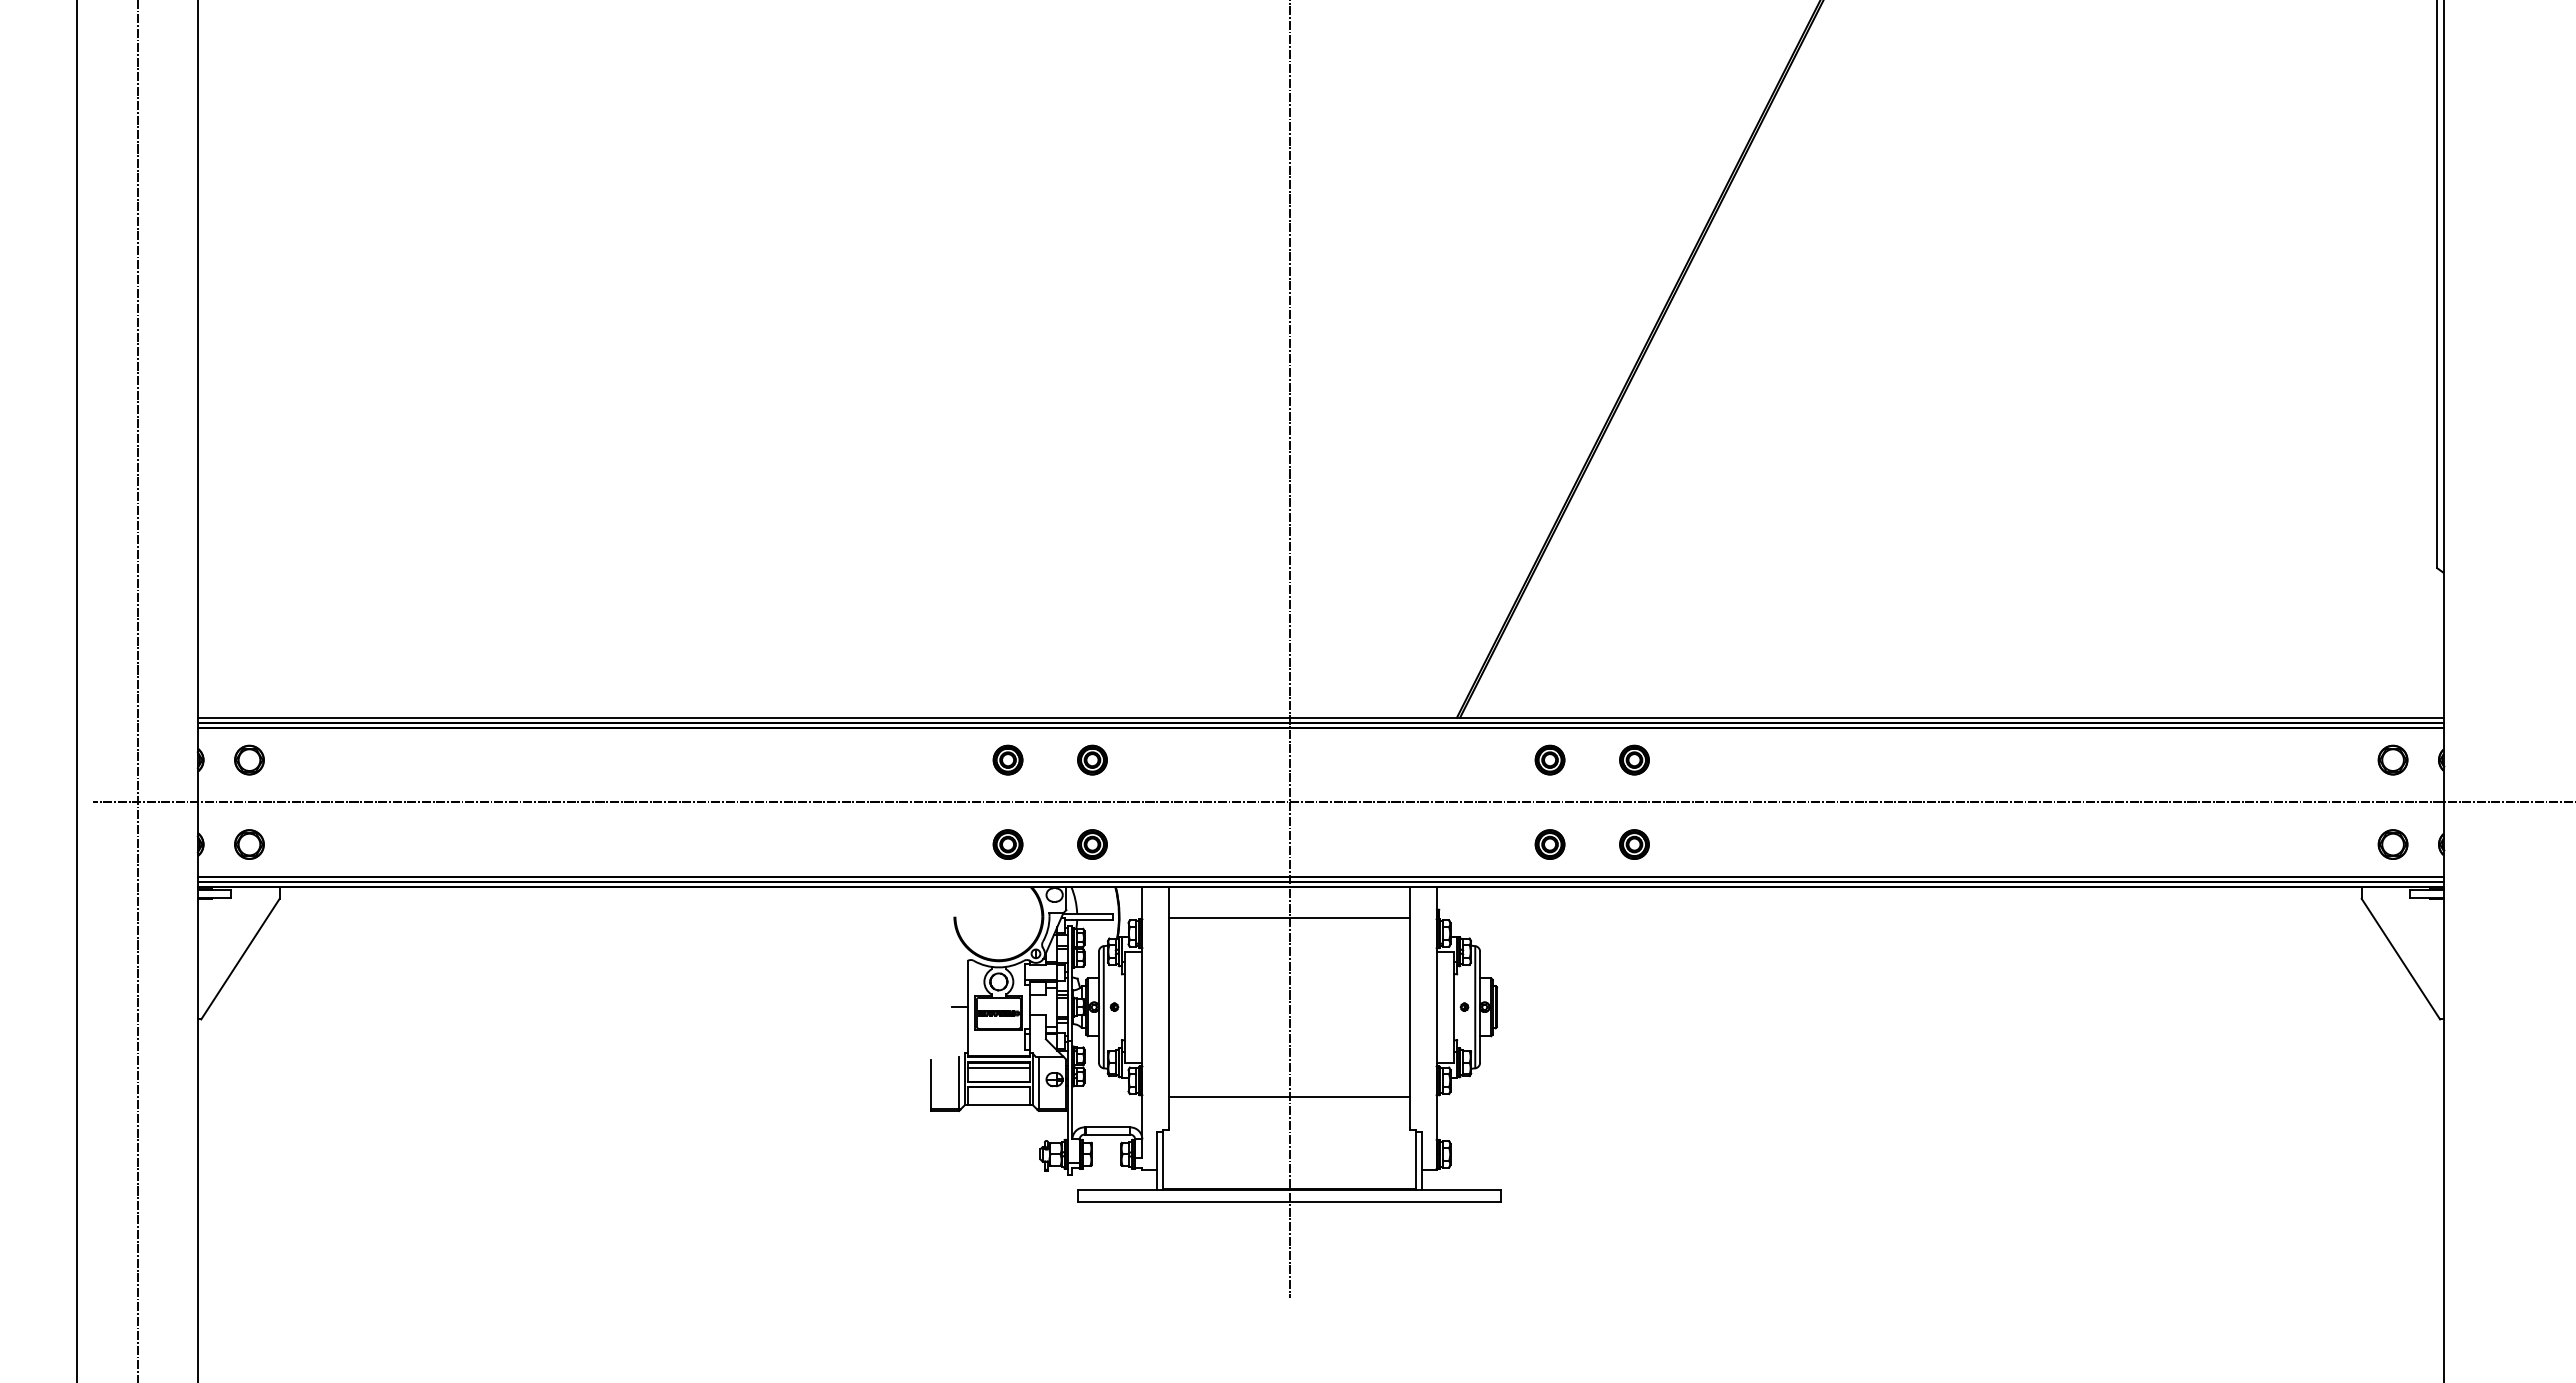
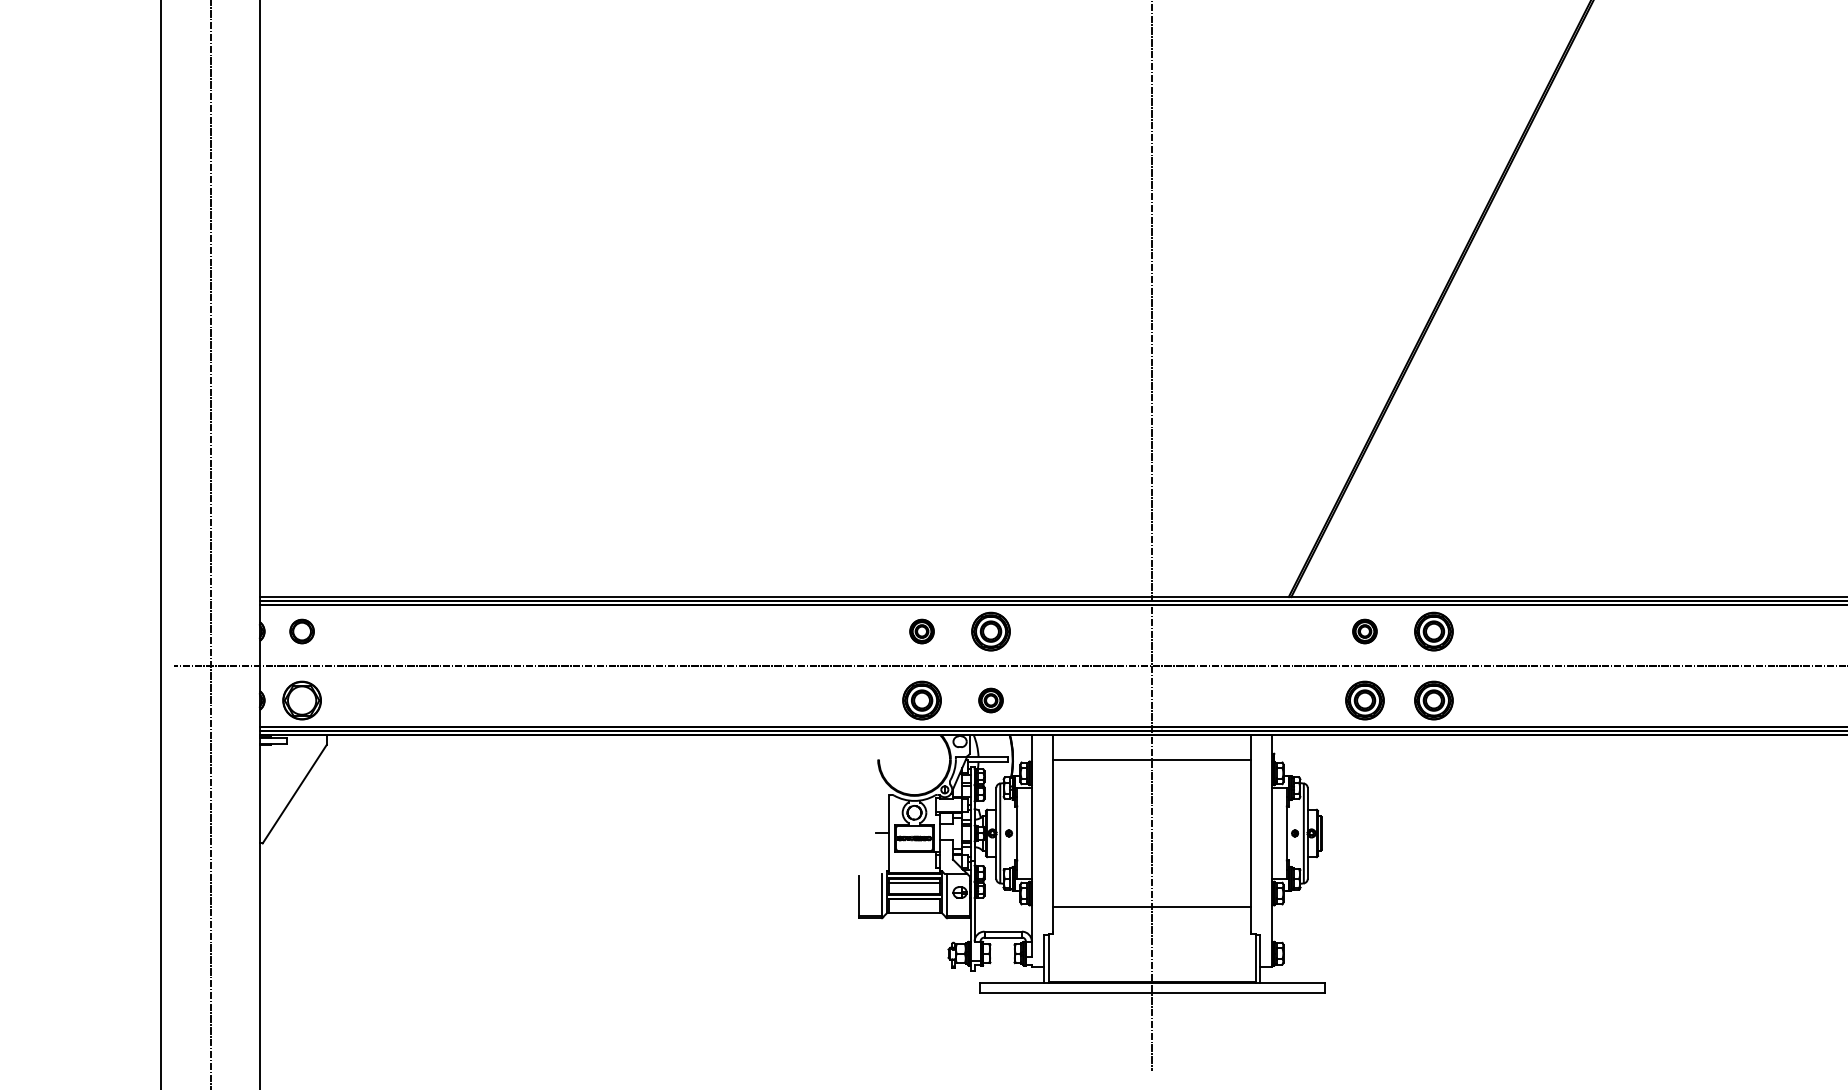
part: (1092, 759) -> (991, 631), size x1.6
part: (1634, 759) -> (1433, 631), size x1.6
part: (249, 844) -> (302, 700), size x1.6
part: (1007, 844) -> (921, 700), size x1.6
part: (1549, 844) -> (1364, 700), size x1.6
part: (1634, 844) -> (1433, 700), size x1.6

